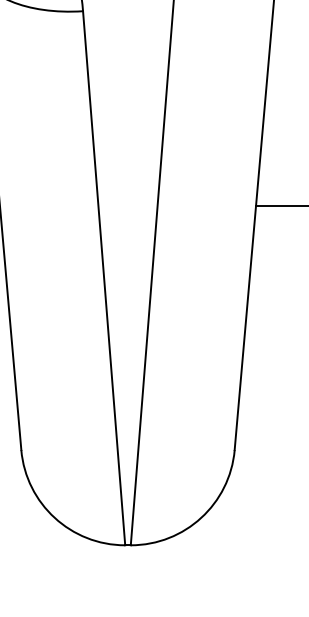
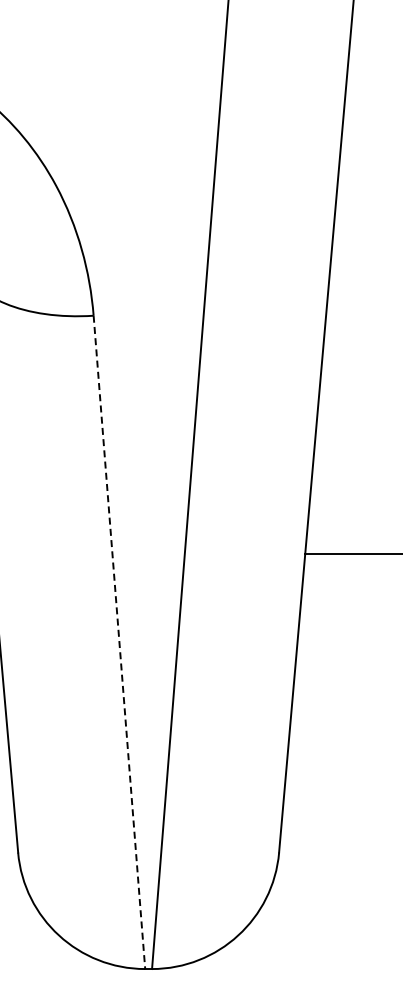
line: (104, 278) -> (119, 642), solid -> dashed

